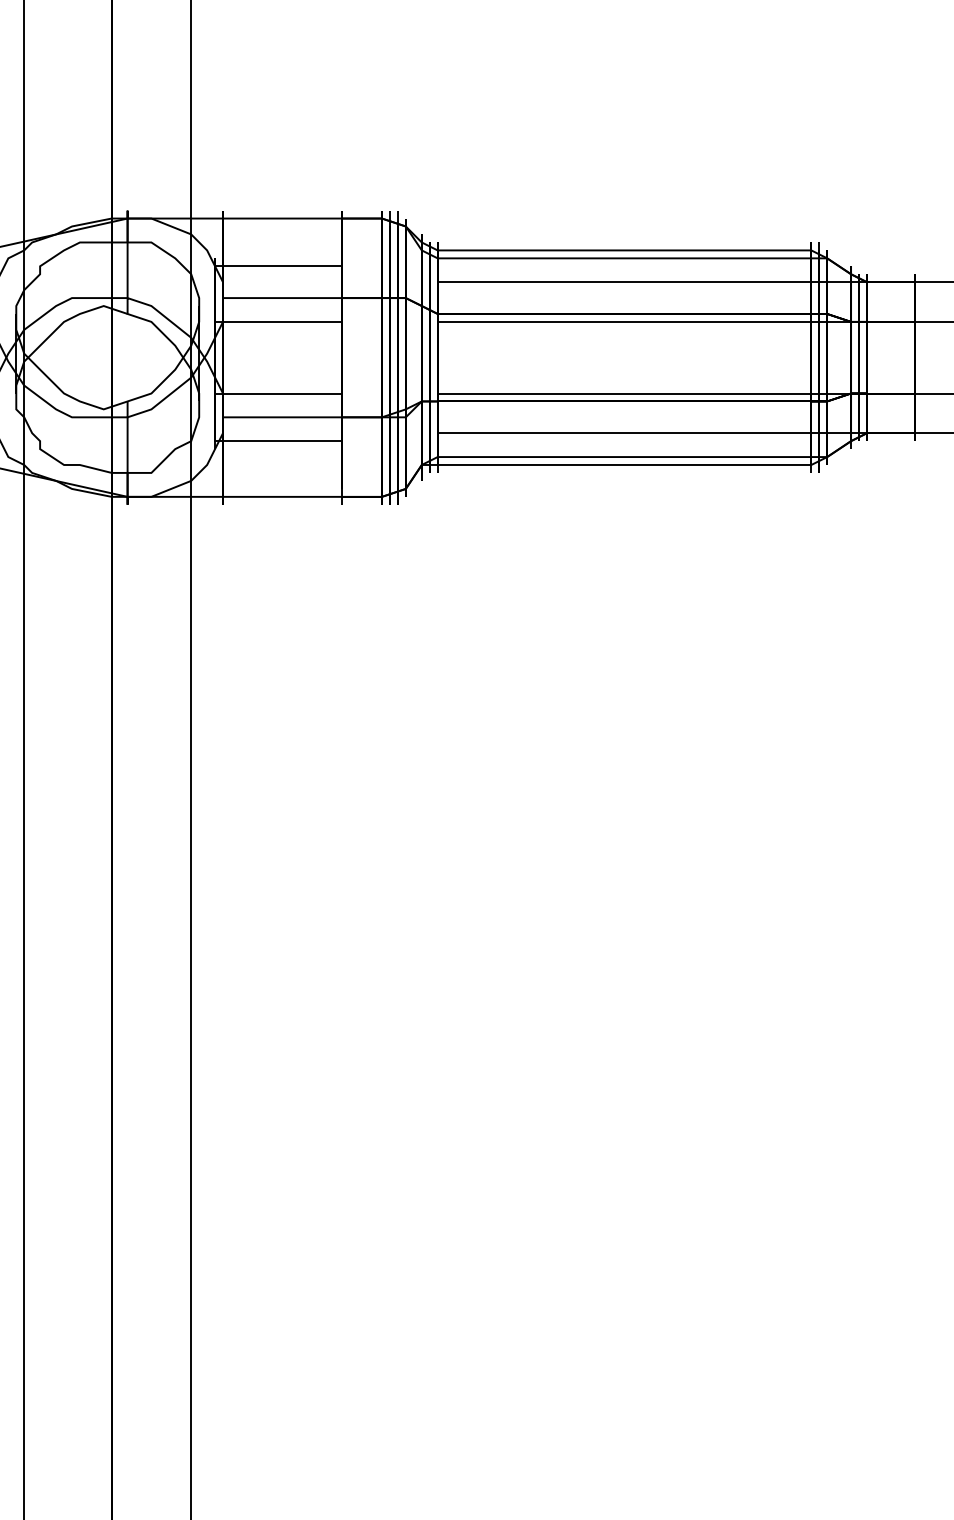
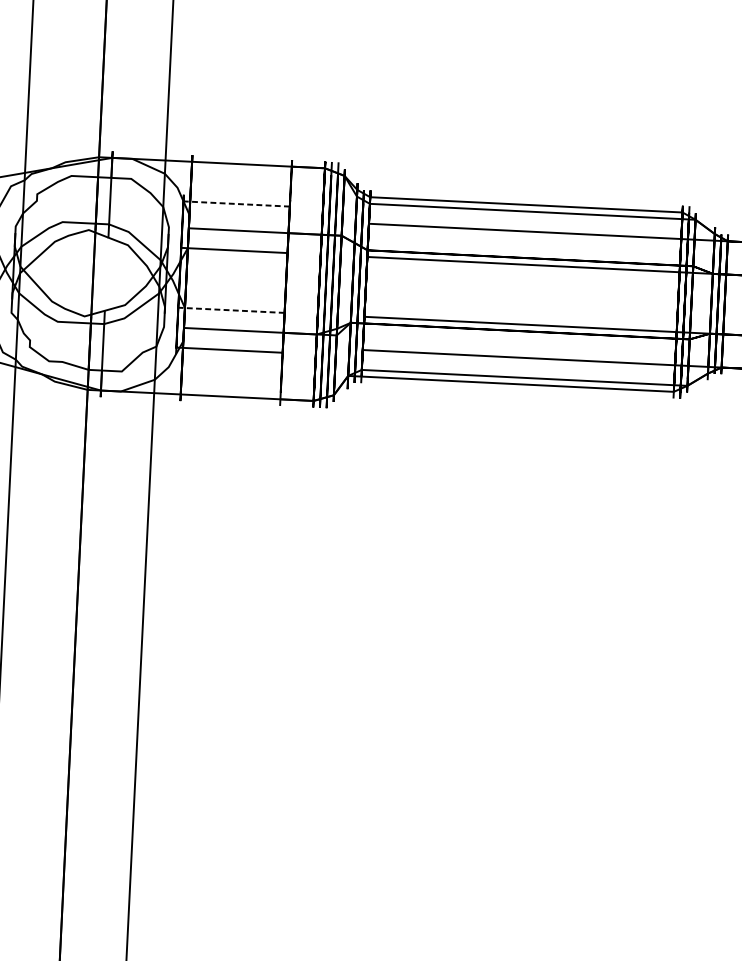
line: (278, 266) -> (236, 204), solid -> dashed
line: (278, 393) -> (231, 310), solid -> dashed

